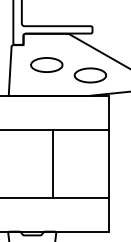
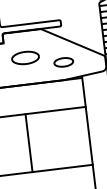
part: (89, 75) -> (63, 62), size x0.7
line: (52, 163) -> (28, 142), moved

